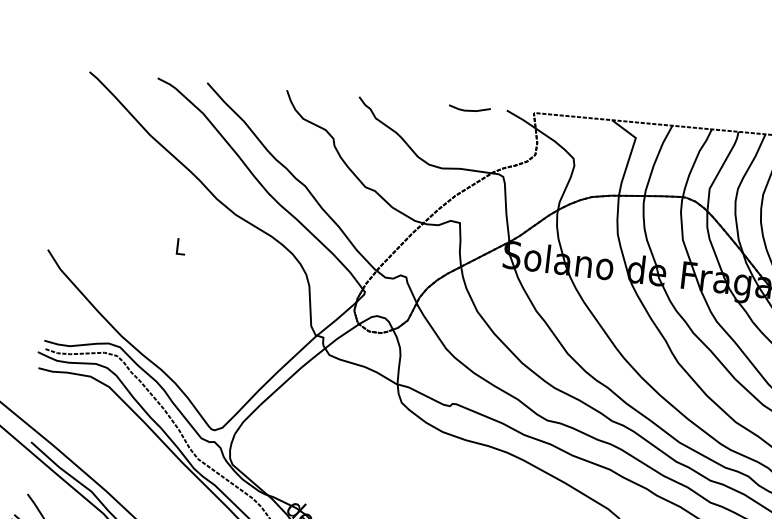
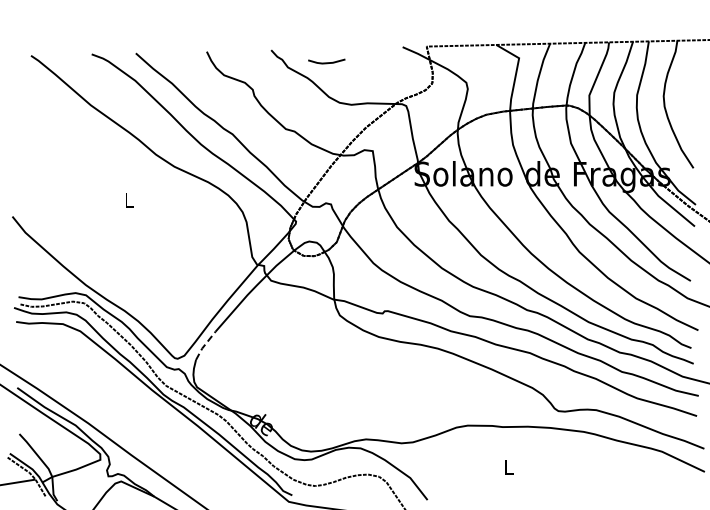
line: (469, 109) -> (326, 62), moved
line: (246, 418) -> (204, 345), solid -> dashed

